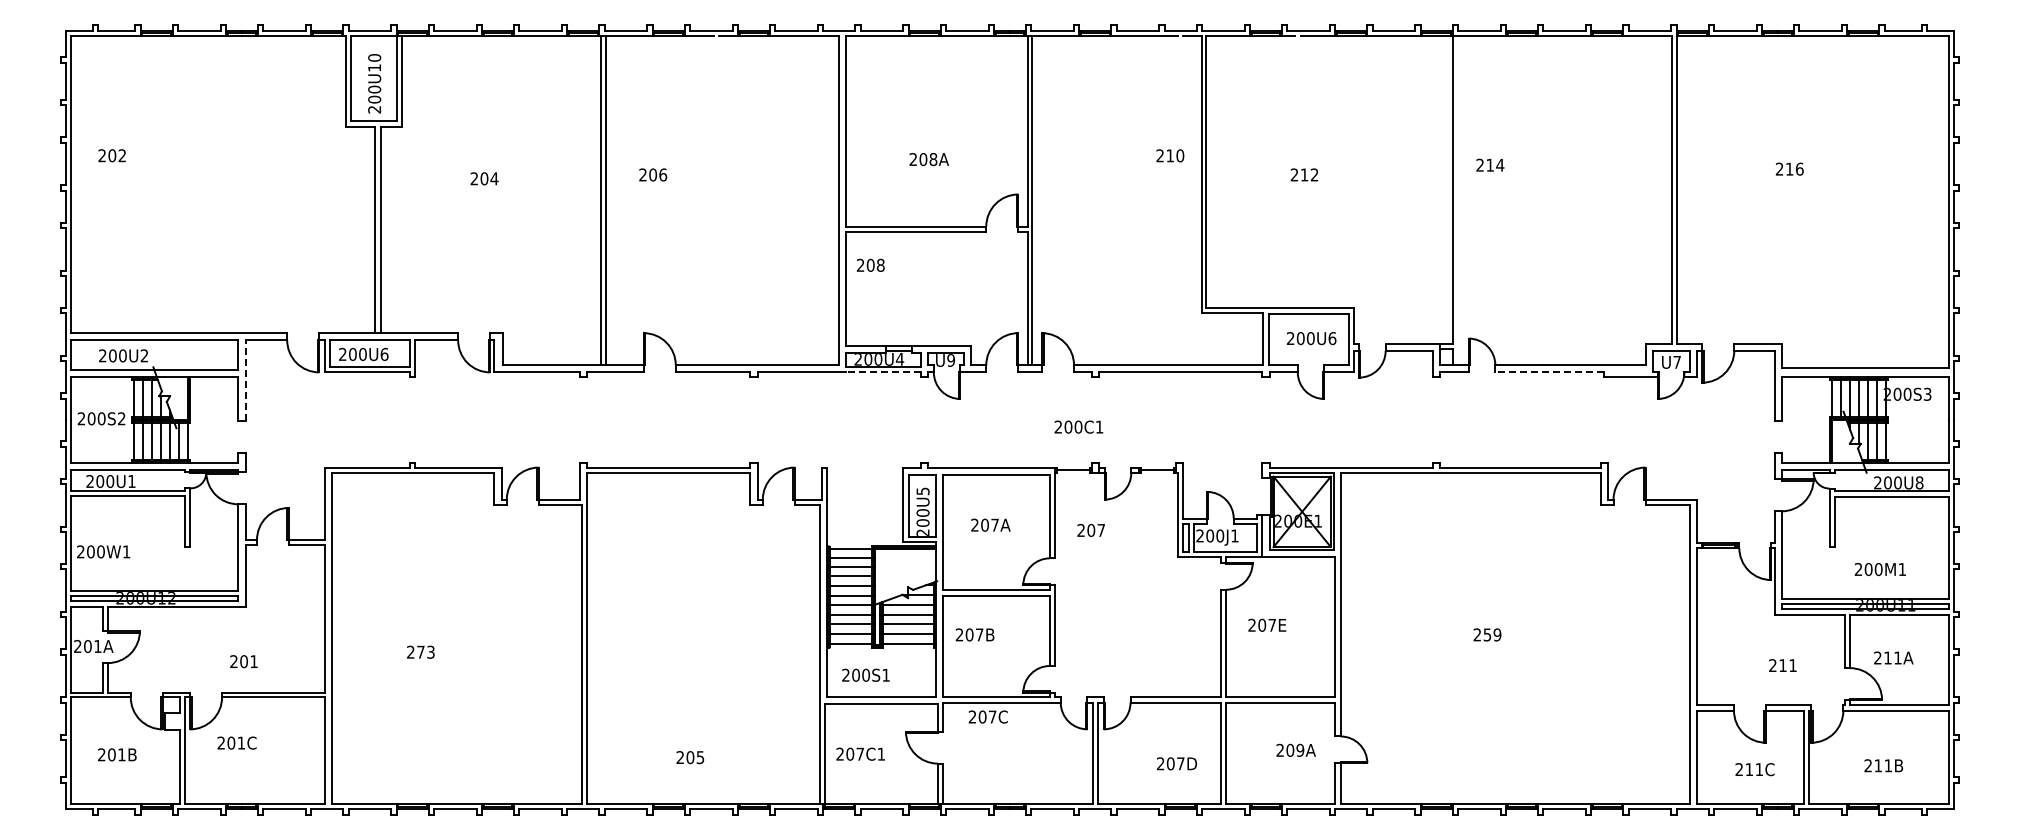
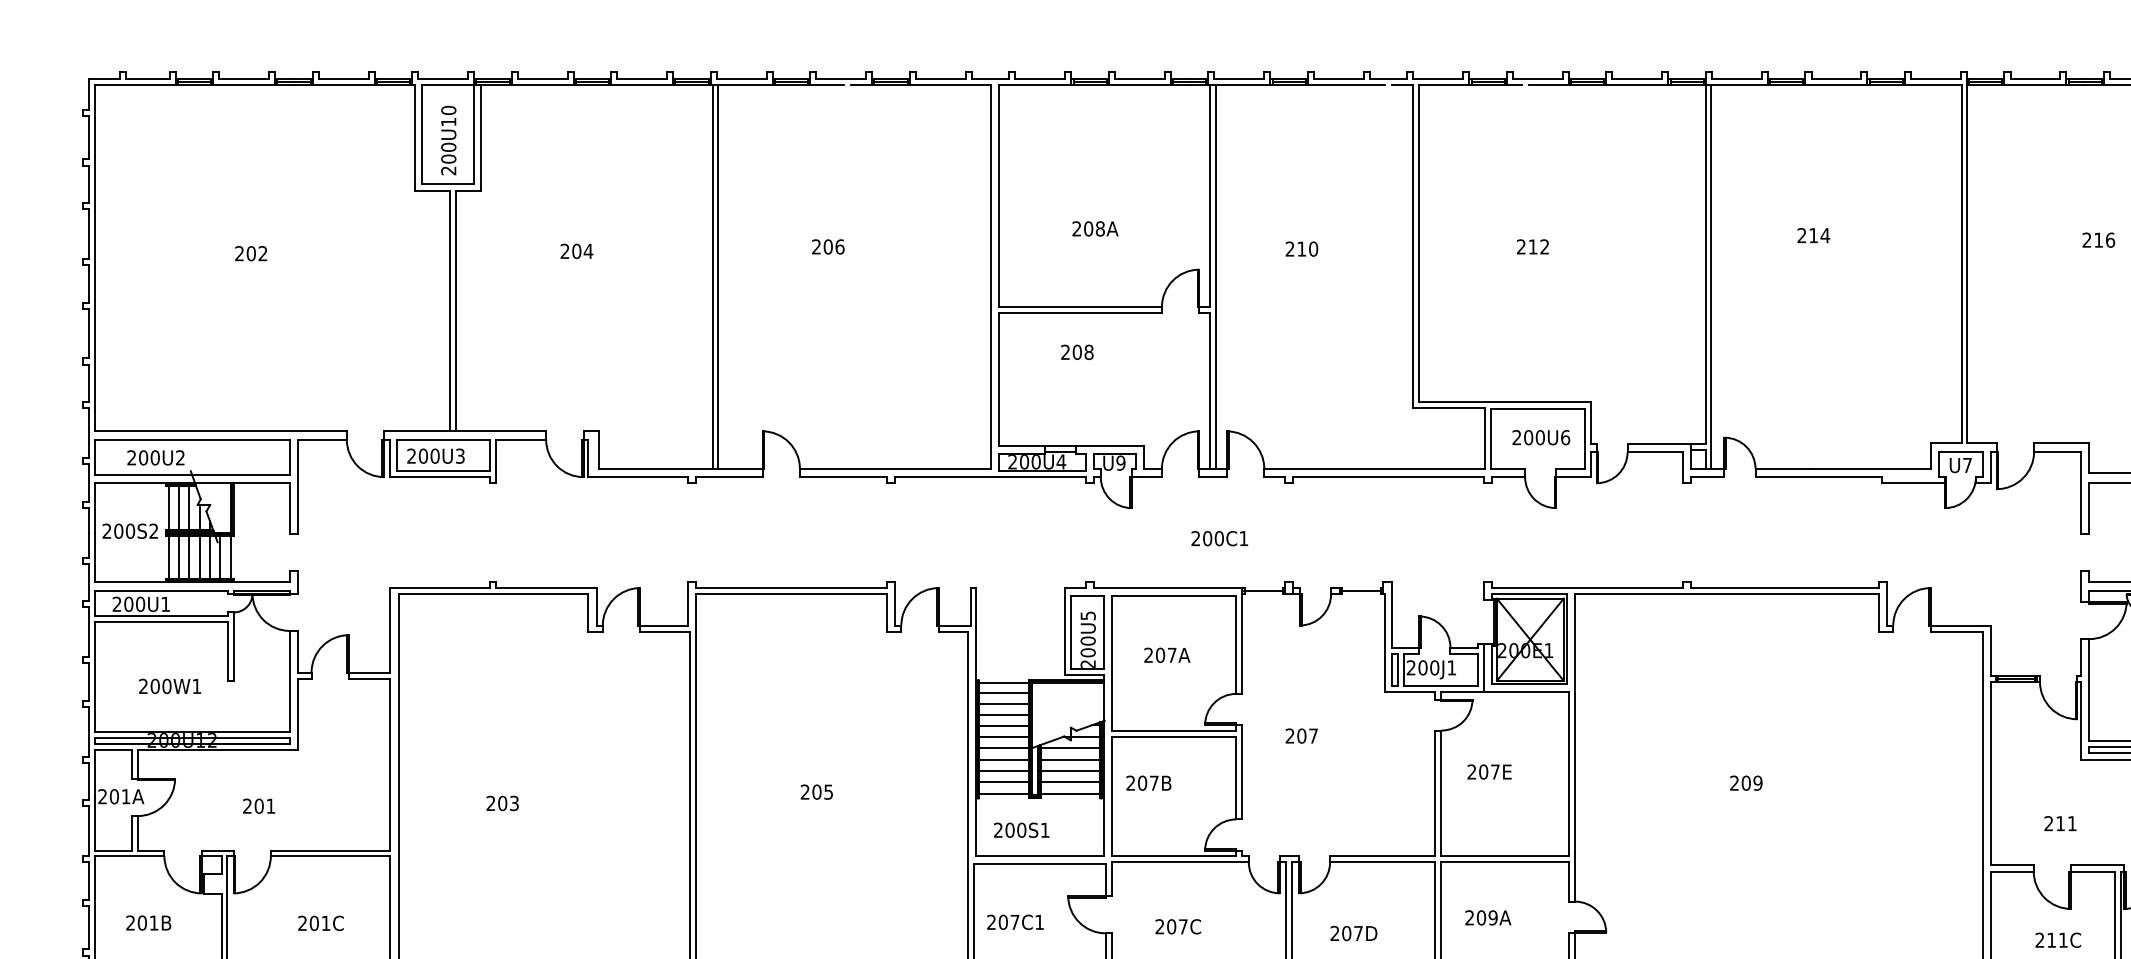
text: (111, 155) -> (250, 253), moved
text: (1170, 155) -> (1302, 248), moved
text: (1490, 164) -> (1813, 234), moved
text: (653, 174) -> (828, 246), moved
line: (1457, 200) -> (1711, 276), added
text: (870, 264) -> (1077, 351), moved
text: (384, 354) -> (460, 456), 200U6 -> 200U3
line: (883, 372) -> (1042, 477), dashed -> solid
line: (1549, 372) -> (1818, 477), dashed -> solid
line: (245, 380) -> (298, 486), dashed -> solid
text: (1078, 426) -> (1219, 537), moved
text: (1090, 530) -> (1300, 736), moved
text: (103, 551) -> (169, 685), moved
text: (1487, 634) -> (1746, 782), 259 -> 209
text: (420, 651) -> (502, 802), 273 -> 203
text: (243, 661) -> (258, 806), moved
text: (1782, 665) -> (2060, 823), moved
text: (987, 716) -> (1177, 926), moved
text: (236, 742) -> (320, 922), moved
text: (1295, 749) -> (1487, 916), moved
text: (690, 757) -> (817, 792), moved
text: (1176, 763) -> (1353, 933), moved

